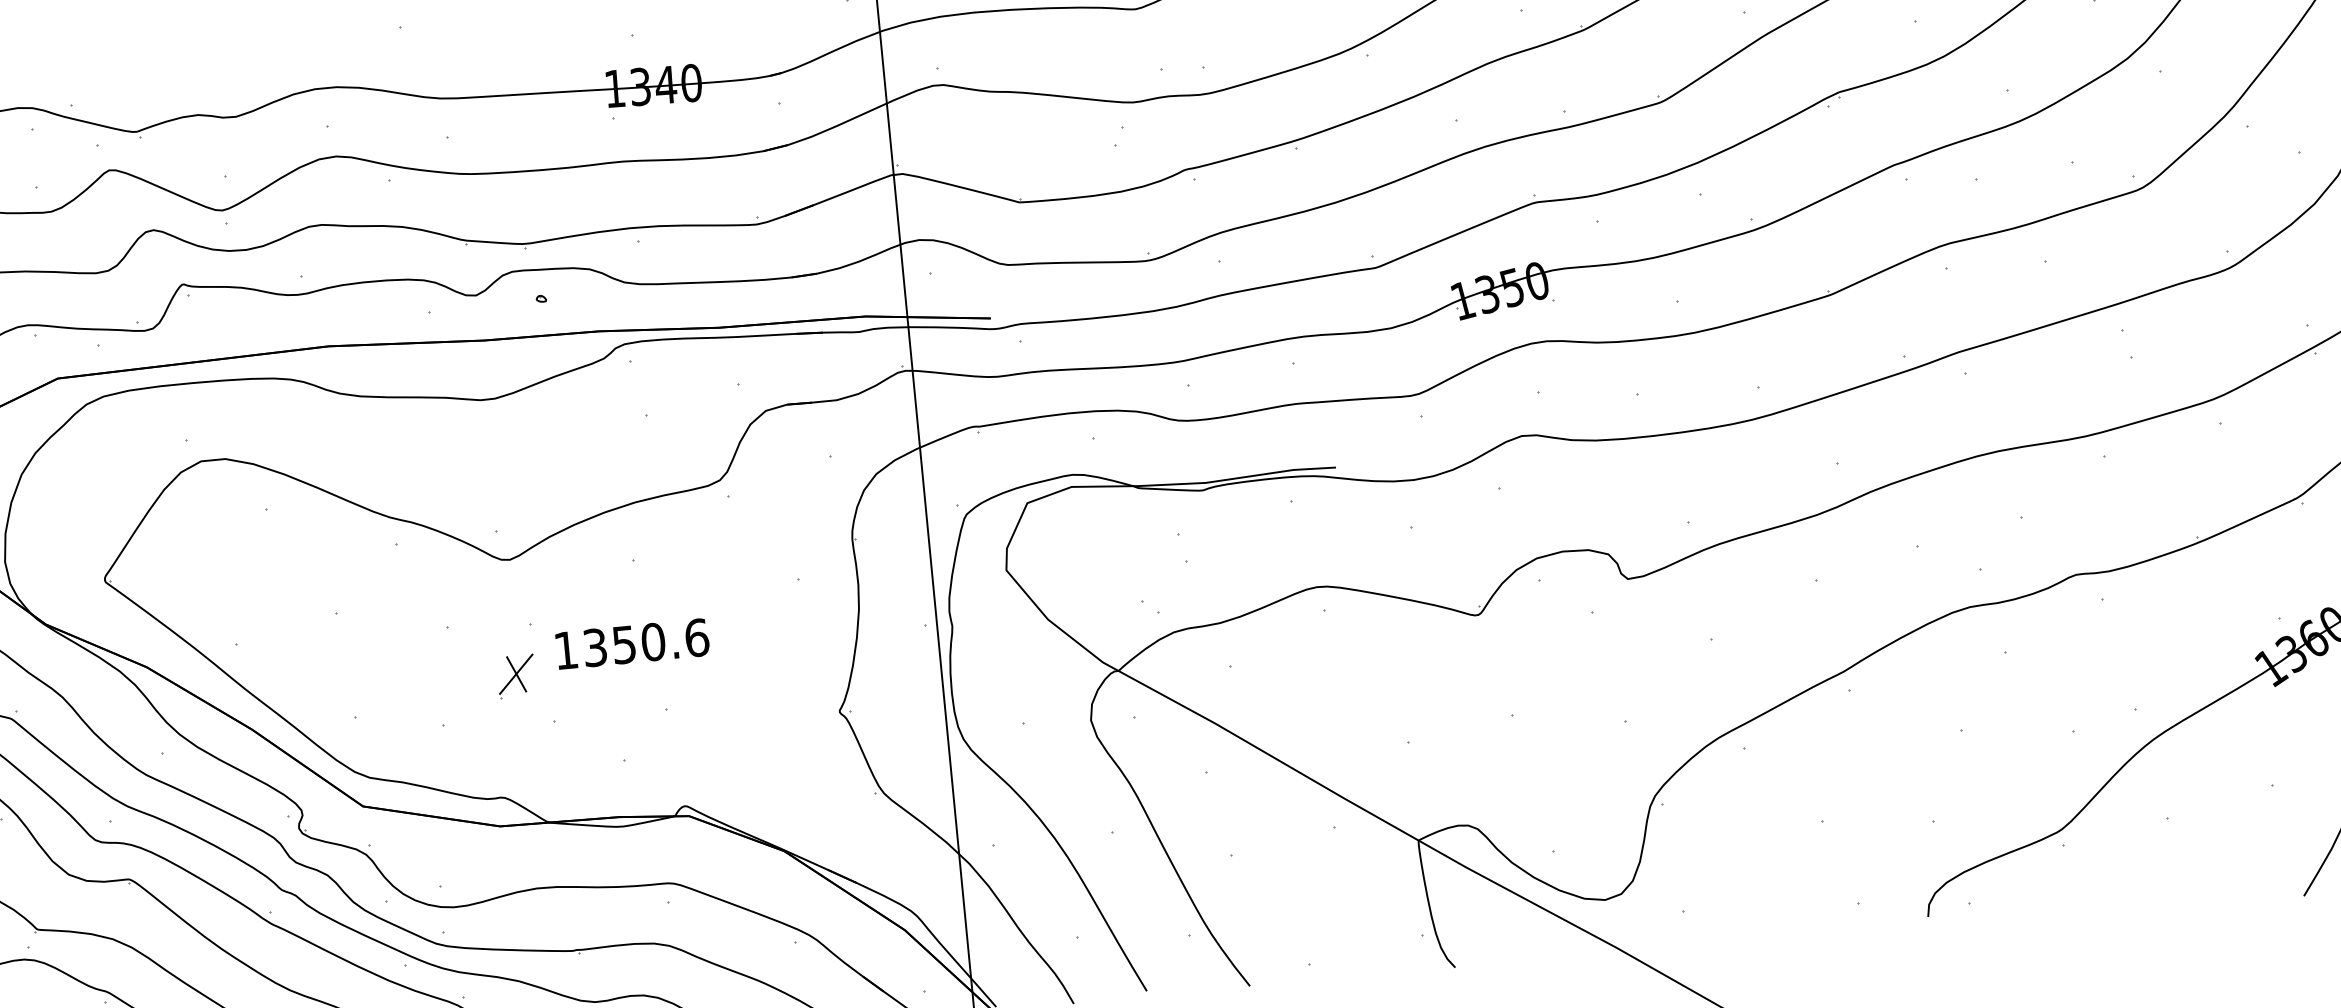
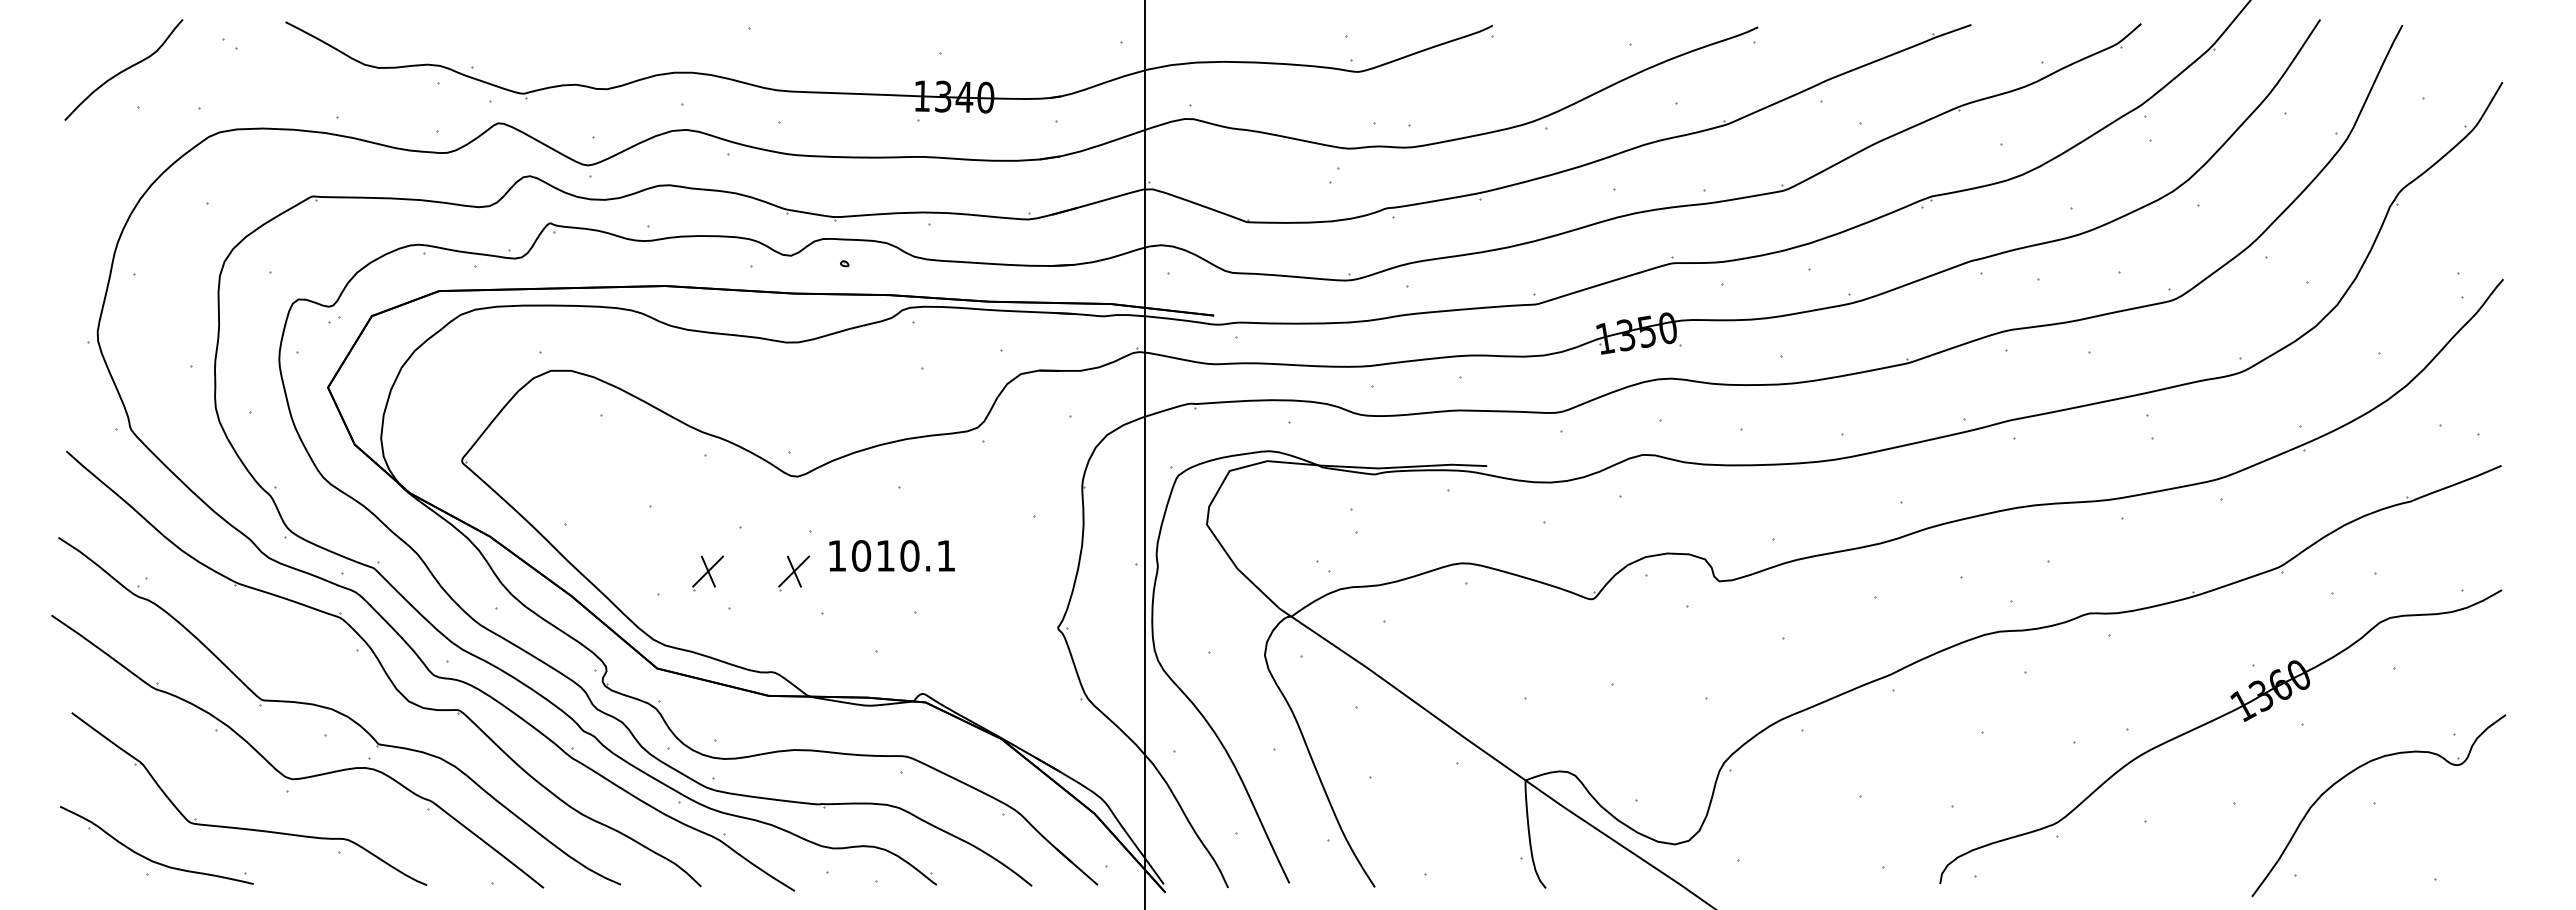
text: (645, 642) -> (903, 555), 1350.6 -> 1010.1
part: (413, 686) -> (708, 573), added

